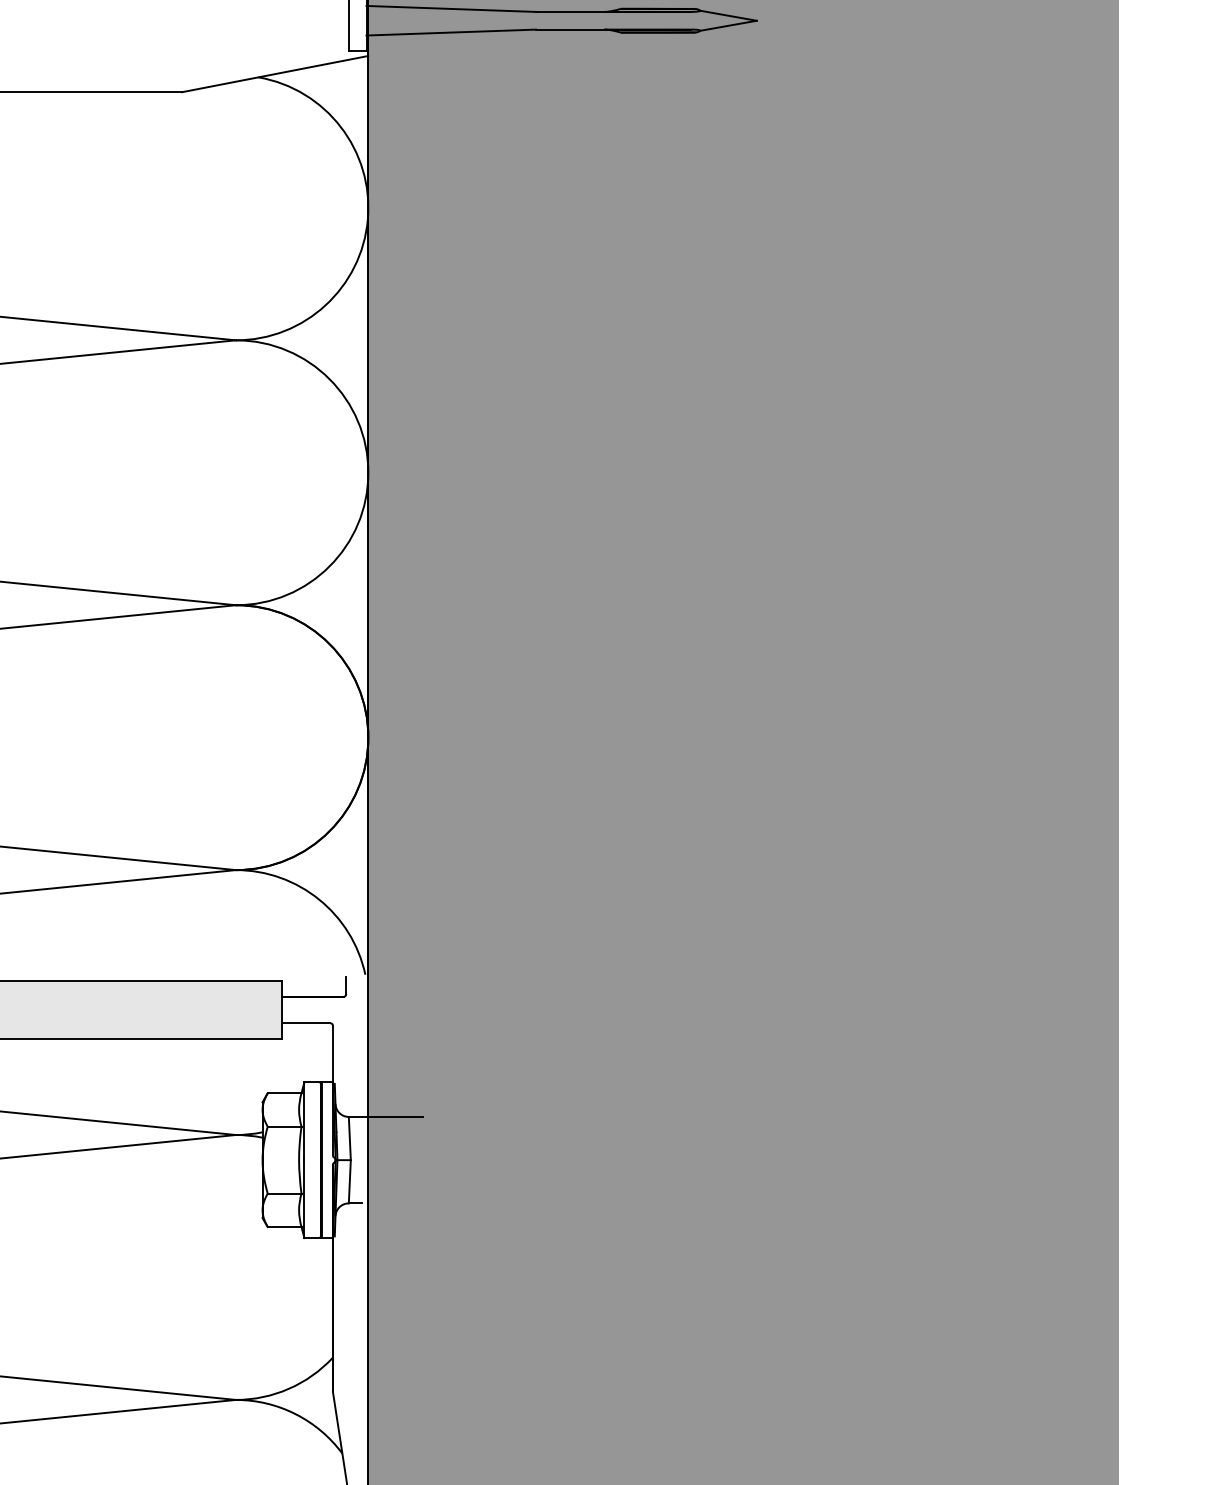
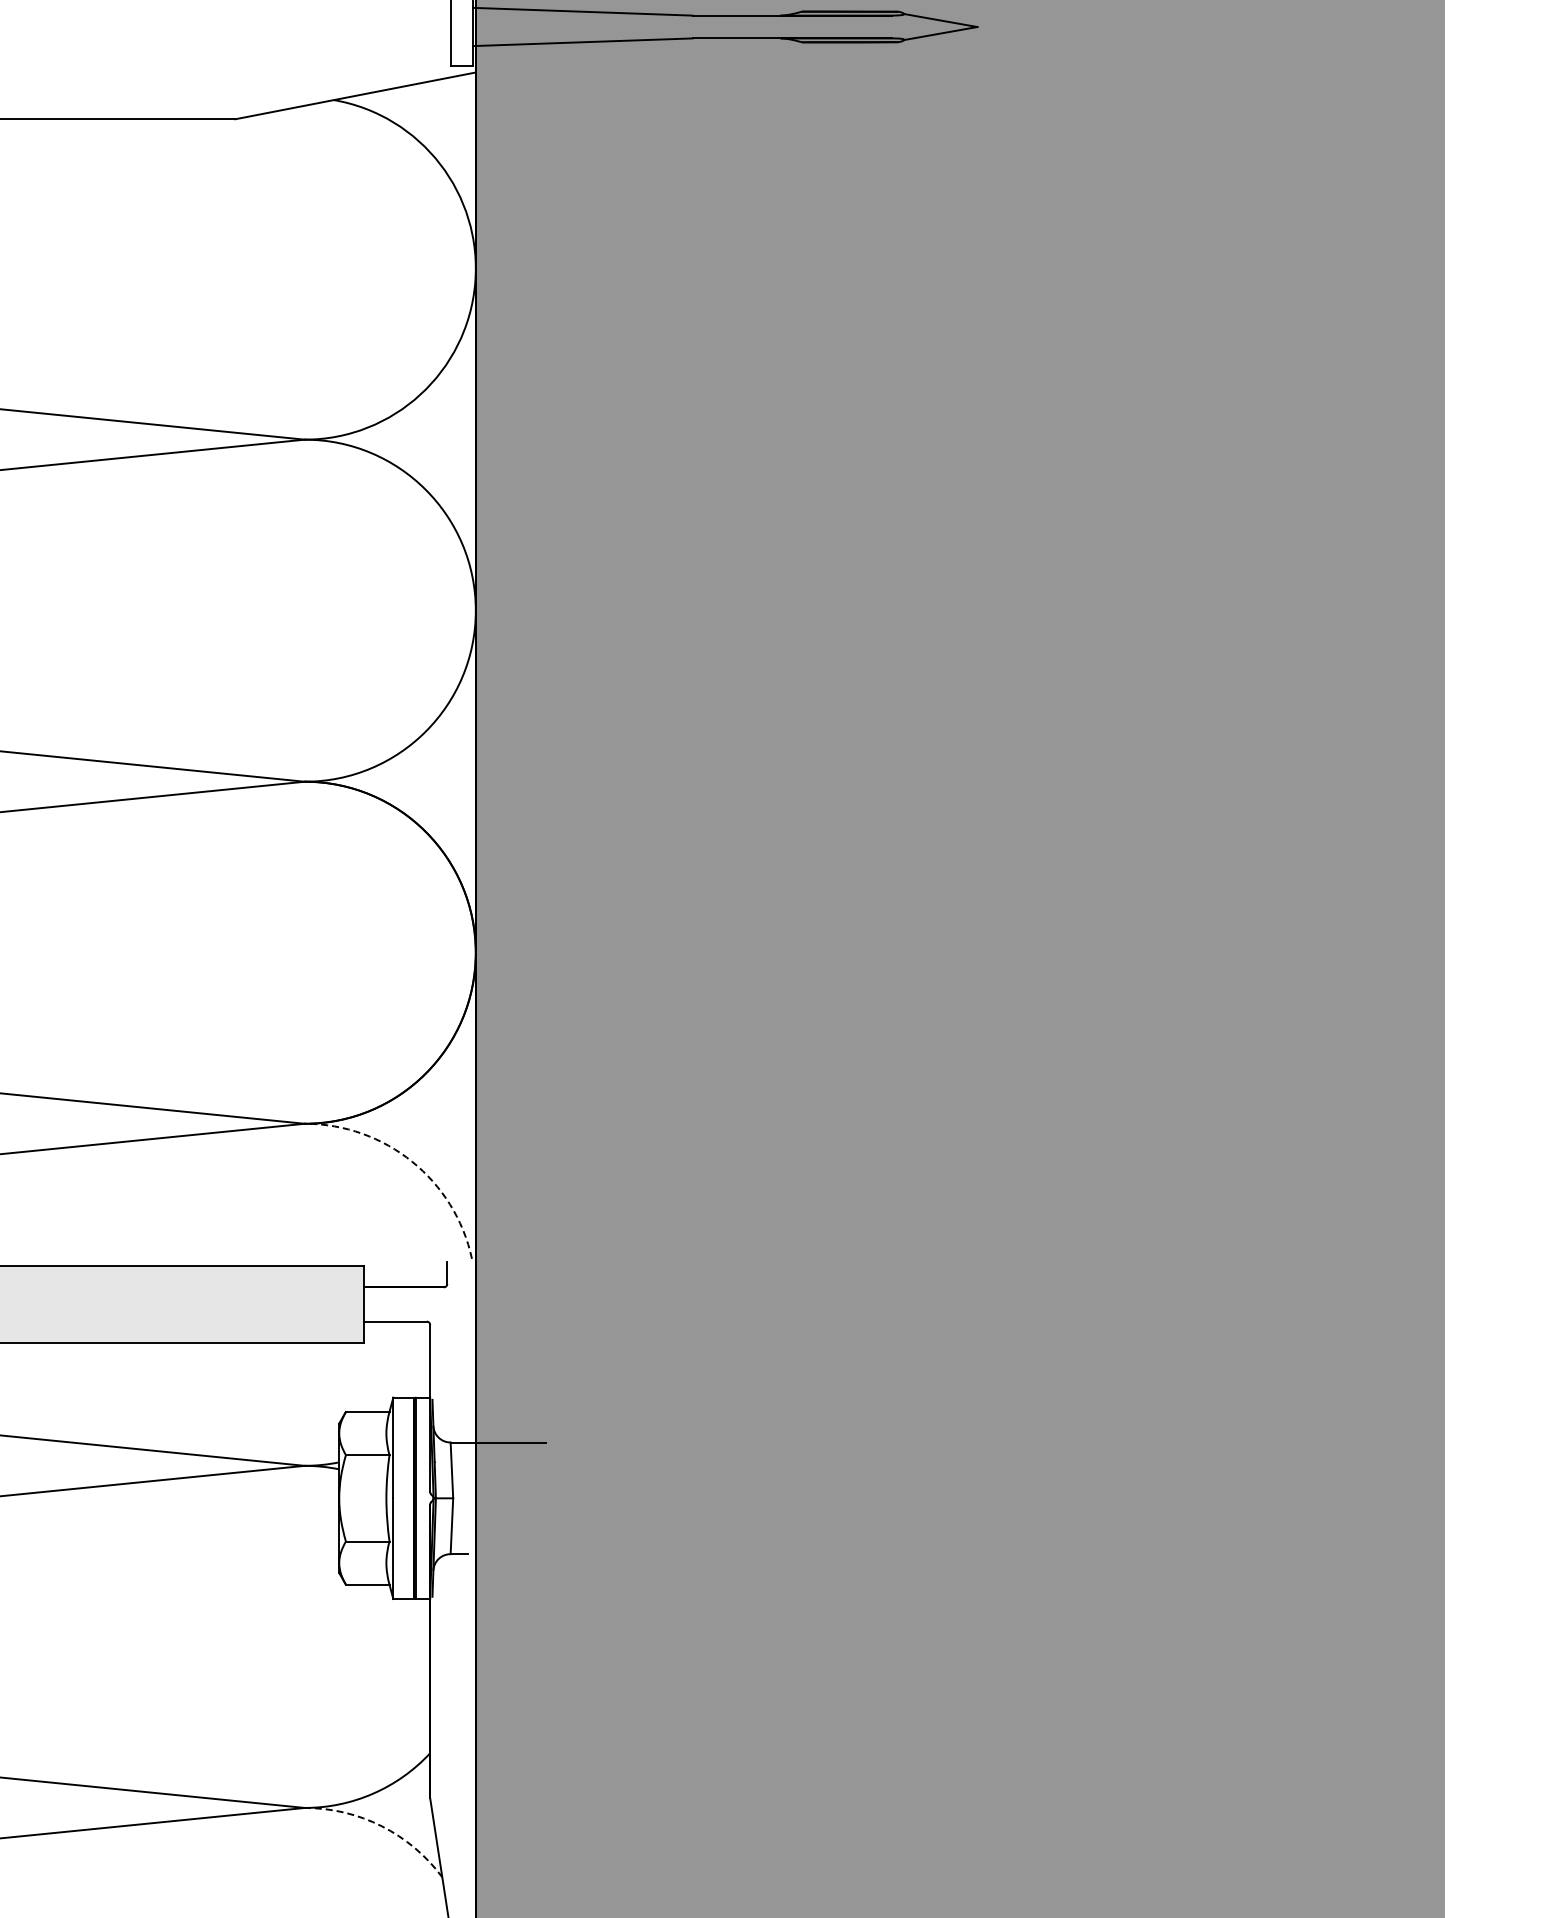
arc: (319, 899) -> (412, 1161), solid -> dashed
arc: (295, 1414) -> (381, 1826), solid -> dashed

